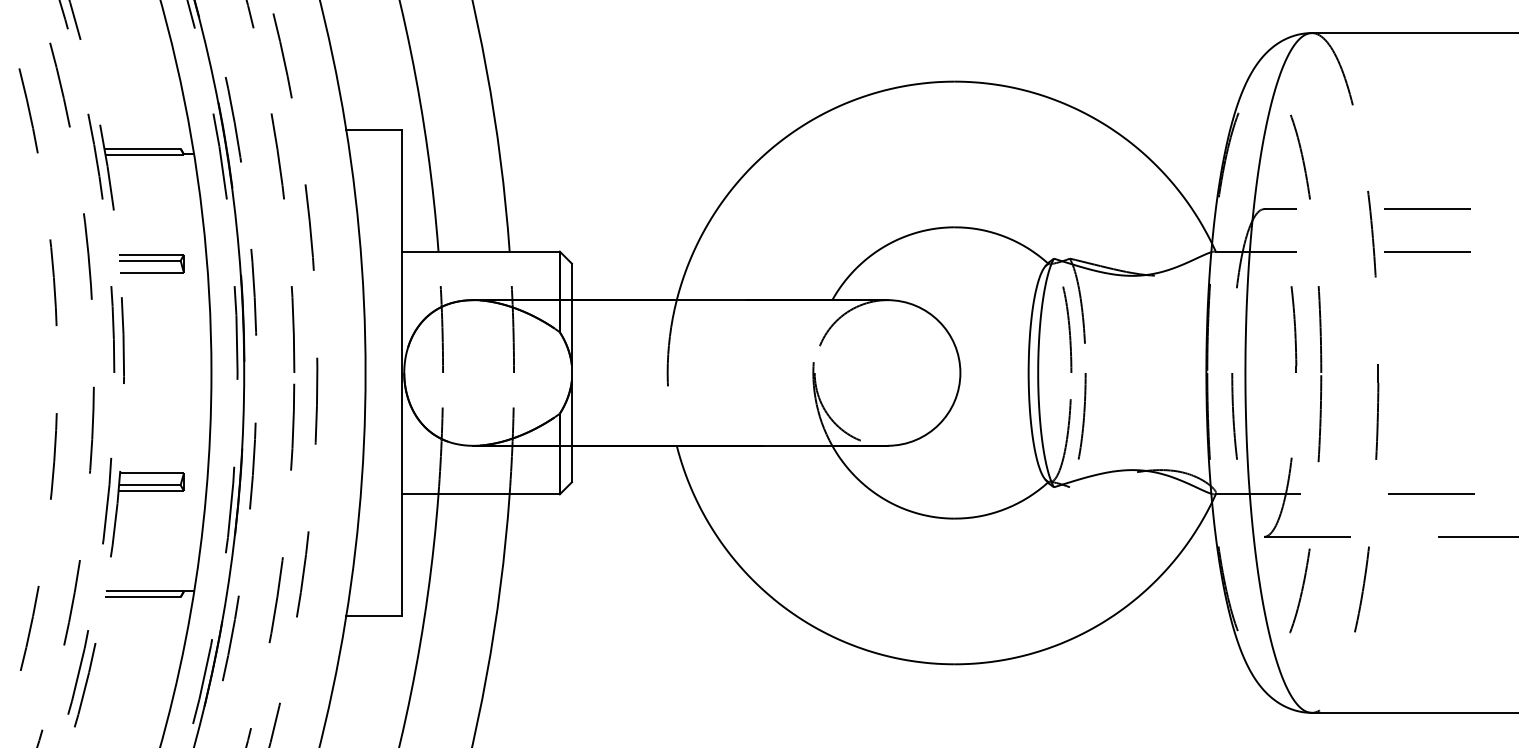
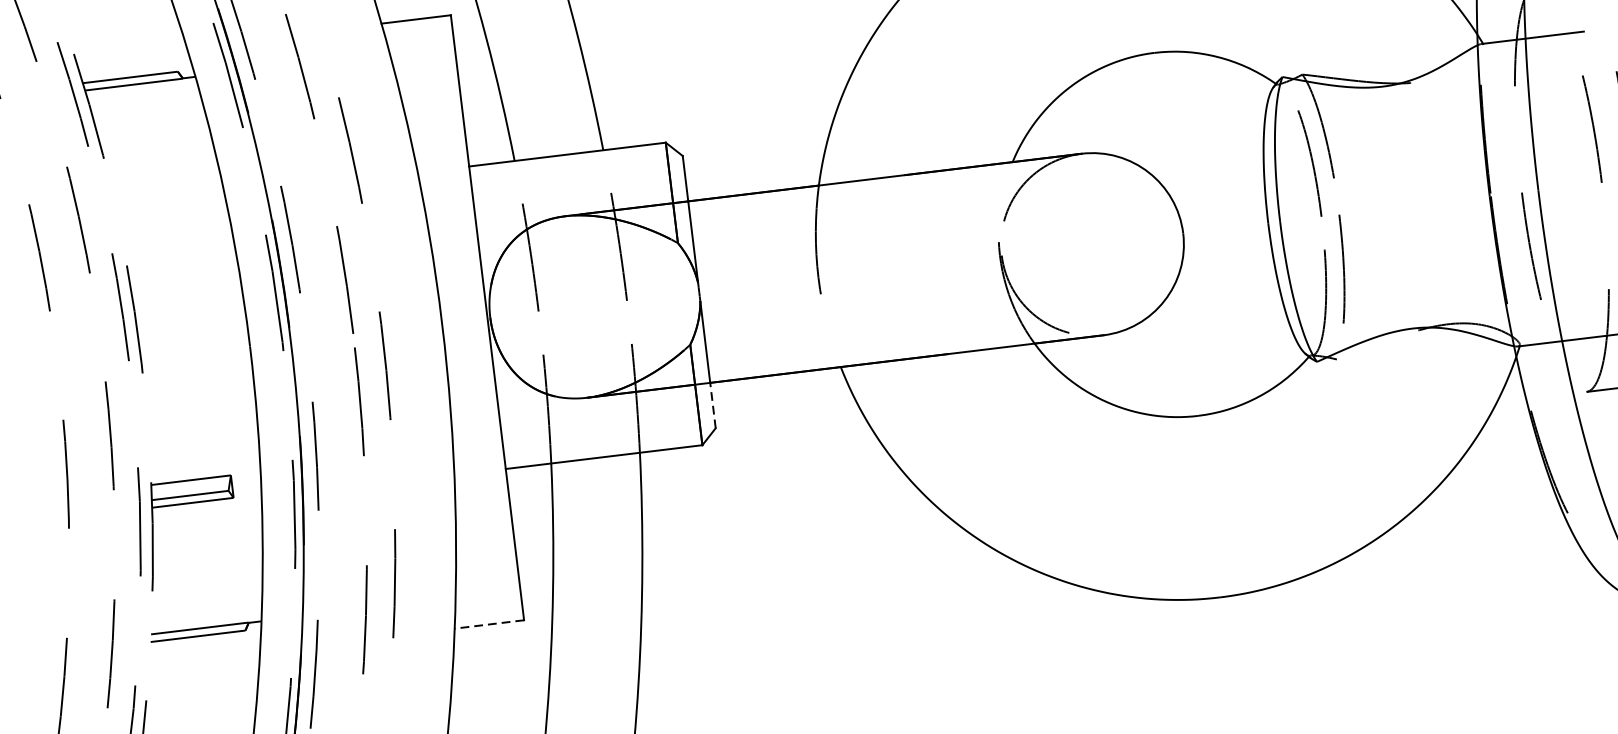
part: (151, 263) -> (158, 219), removed
line: (571, 463) -> (712, 404), solid -> dashed
line: (374, 615) -> (489, 624), solid -> dashed

